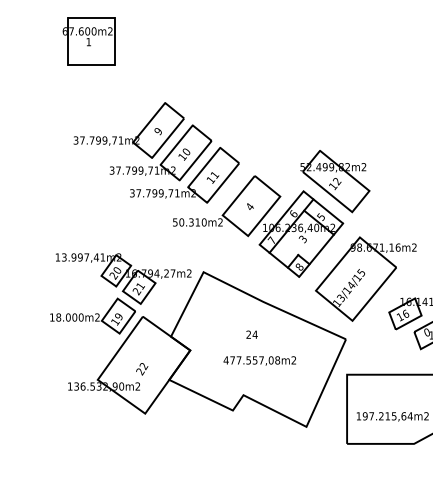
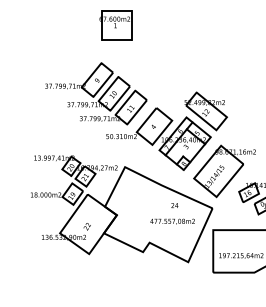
part: (88, 41) -> (115, 25), moved
text: (251, 334) -> (174, 205), moved
text: (259, 360) -> (172, 221), moved

